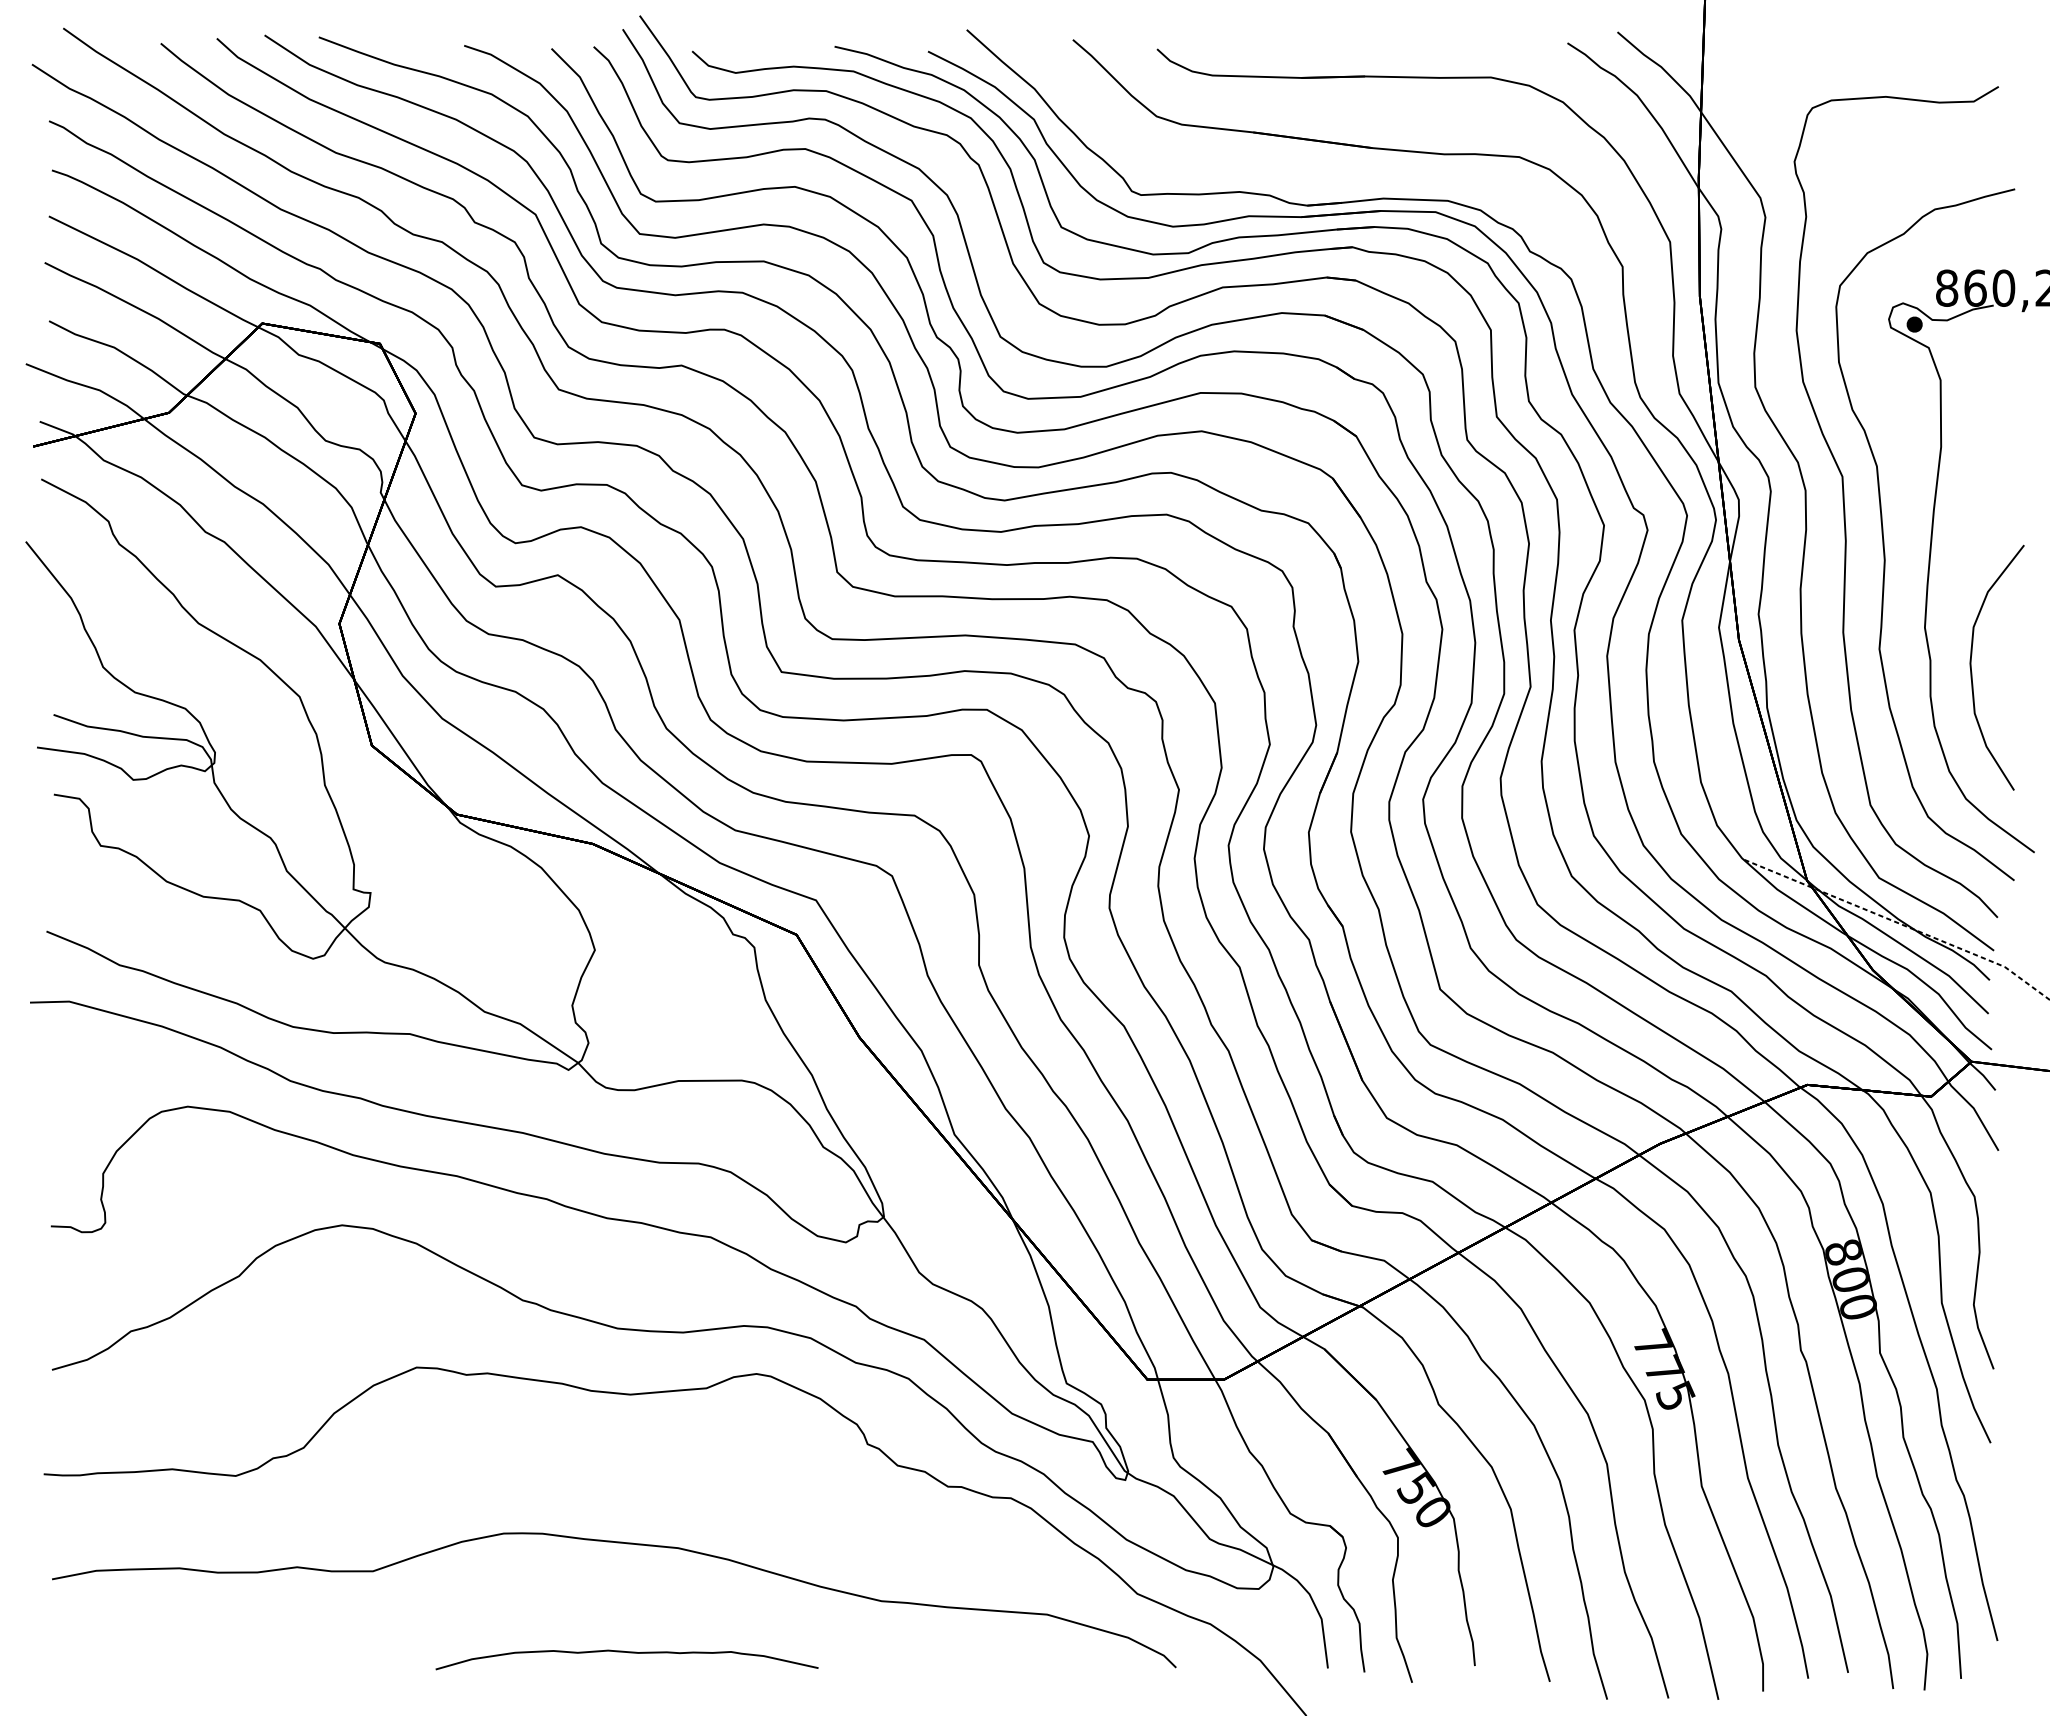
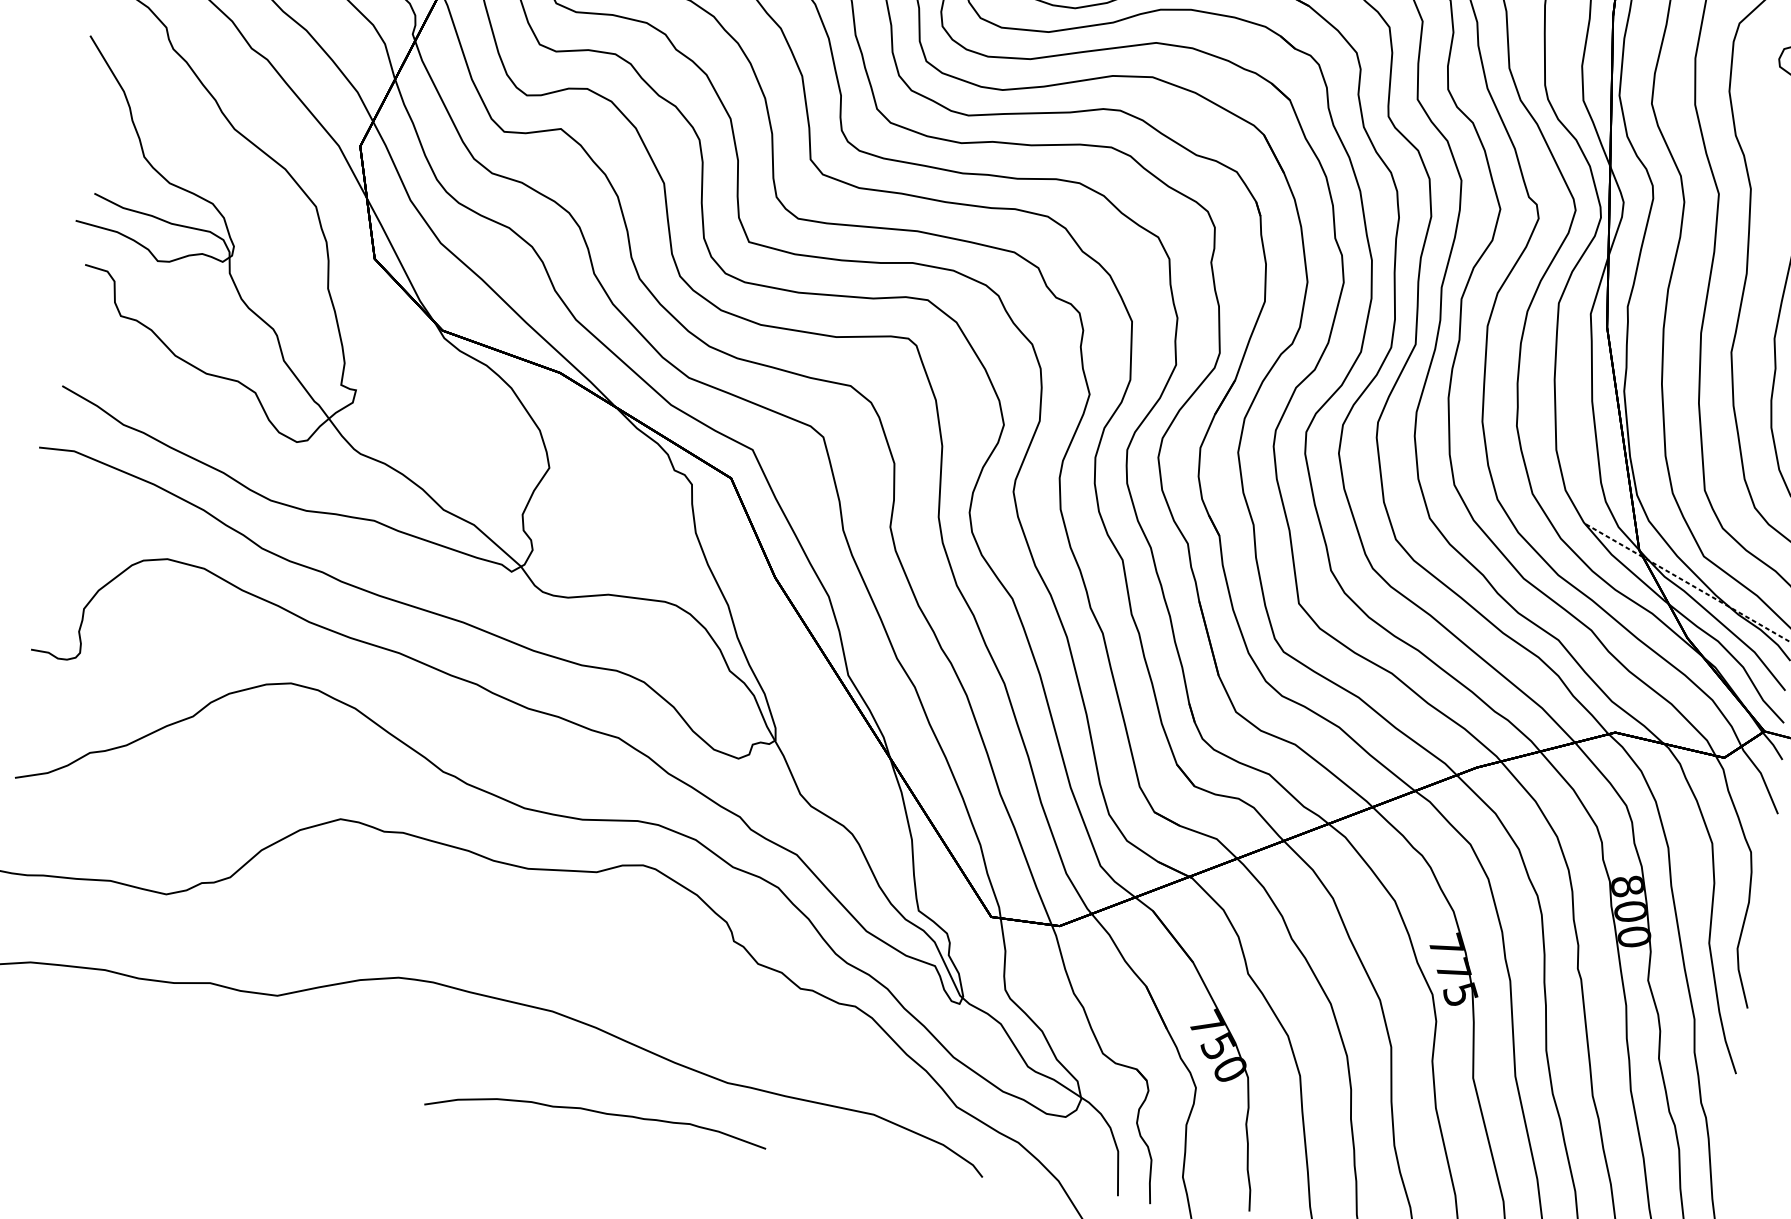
curve: (628, 1653) -> (598, 1113), moved

